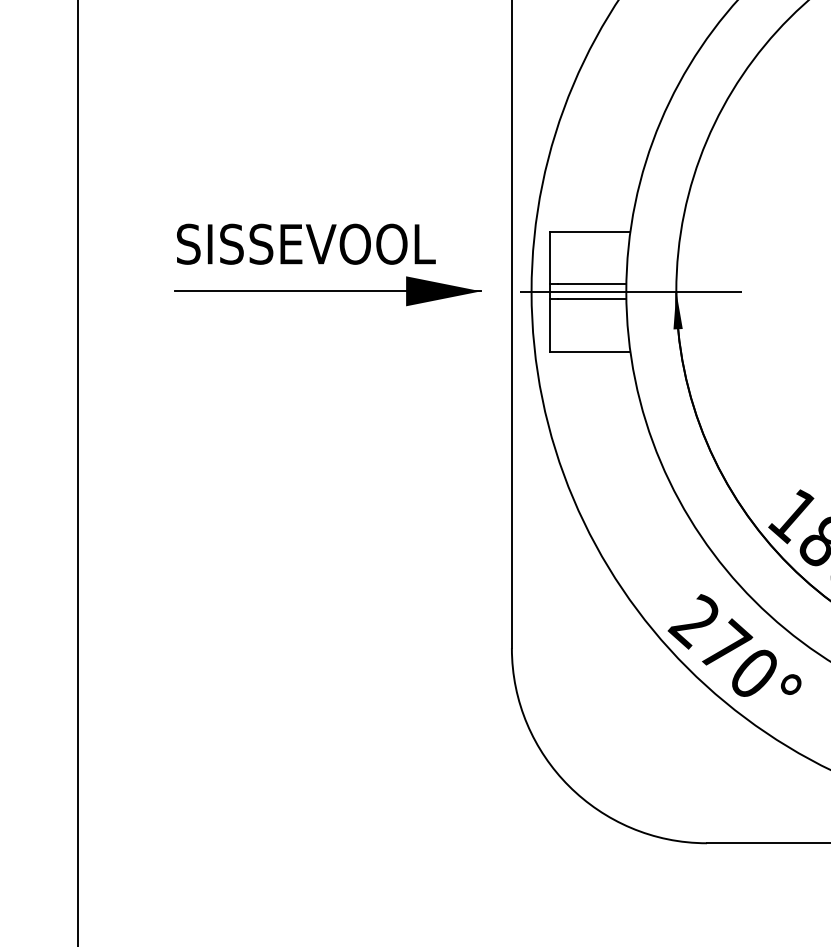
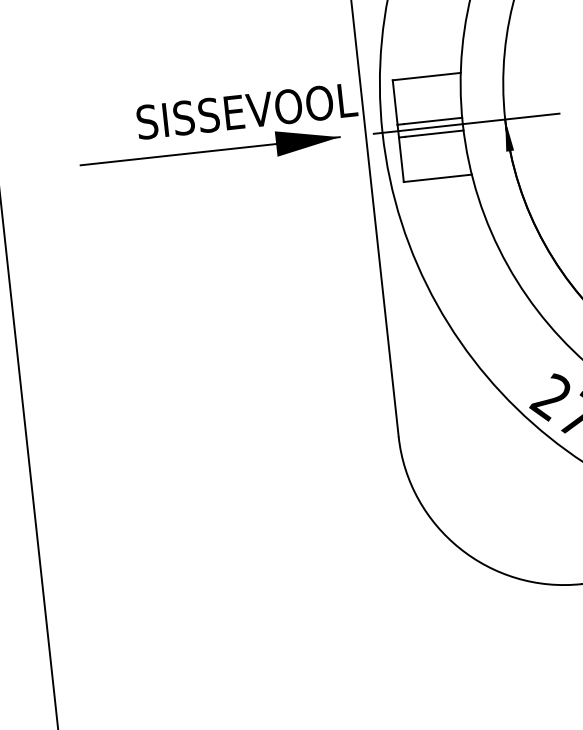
text: (306, 243) -> (247, 110), moved

